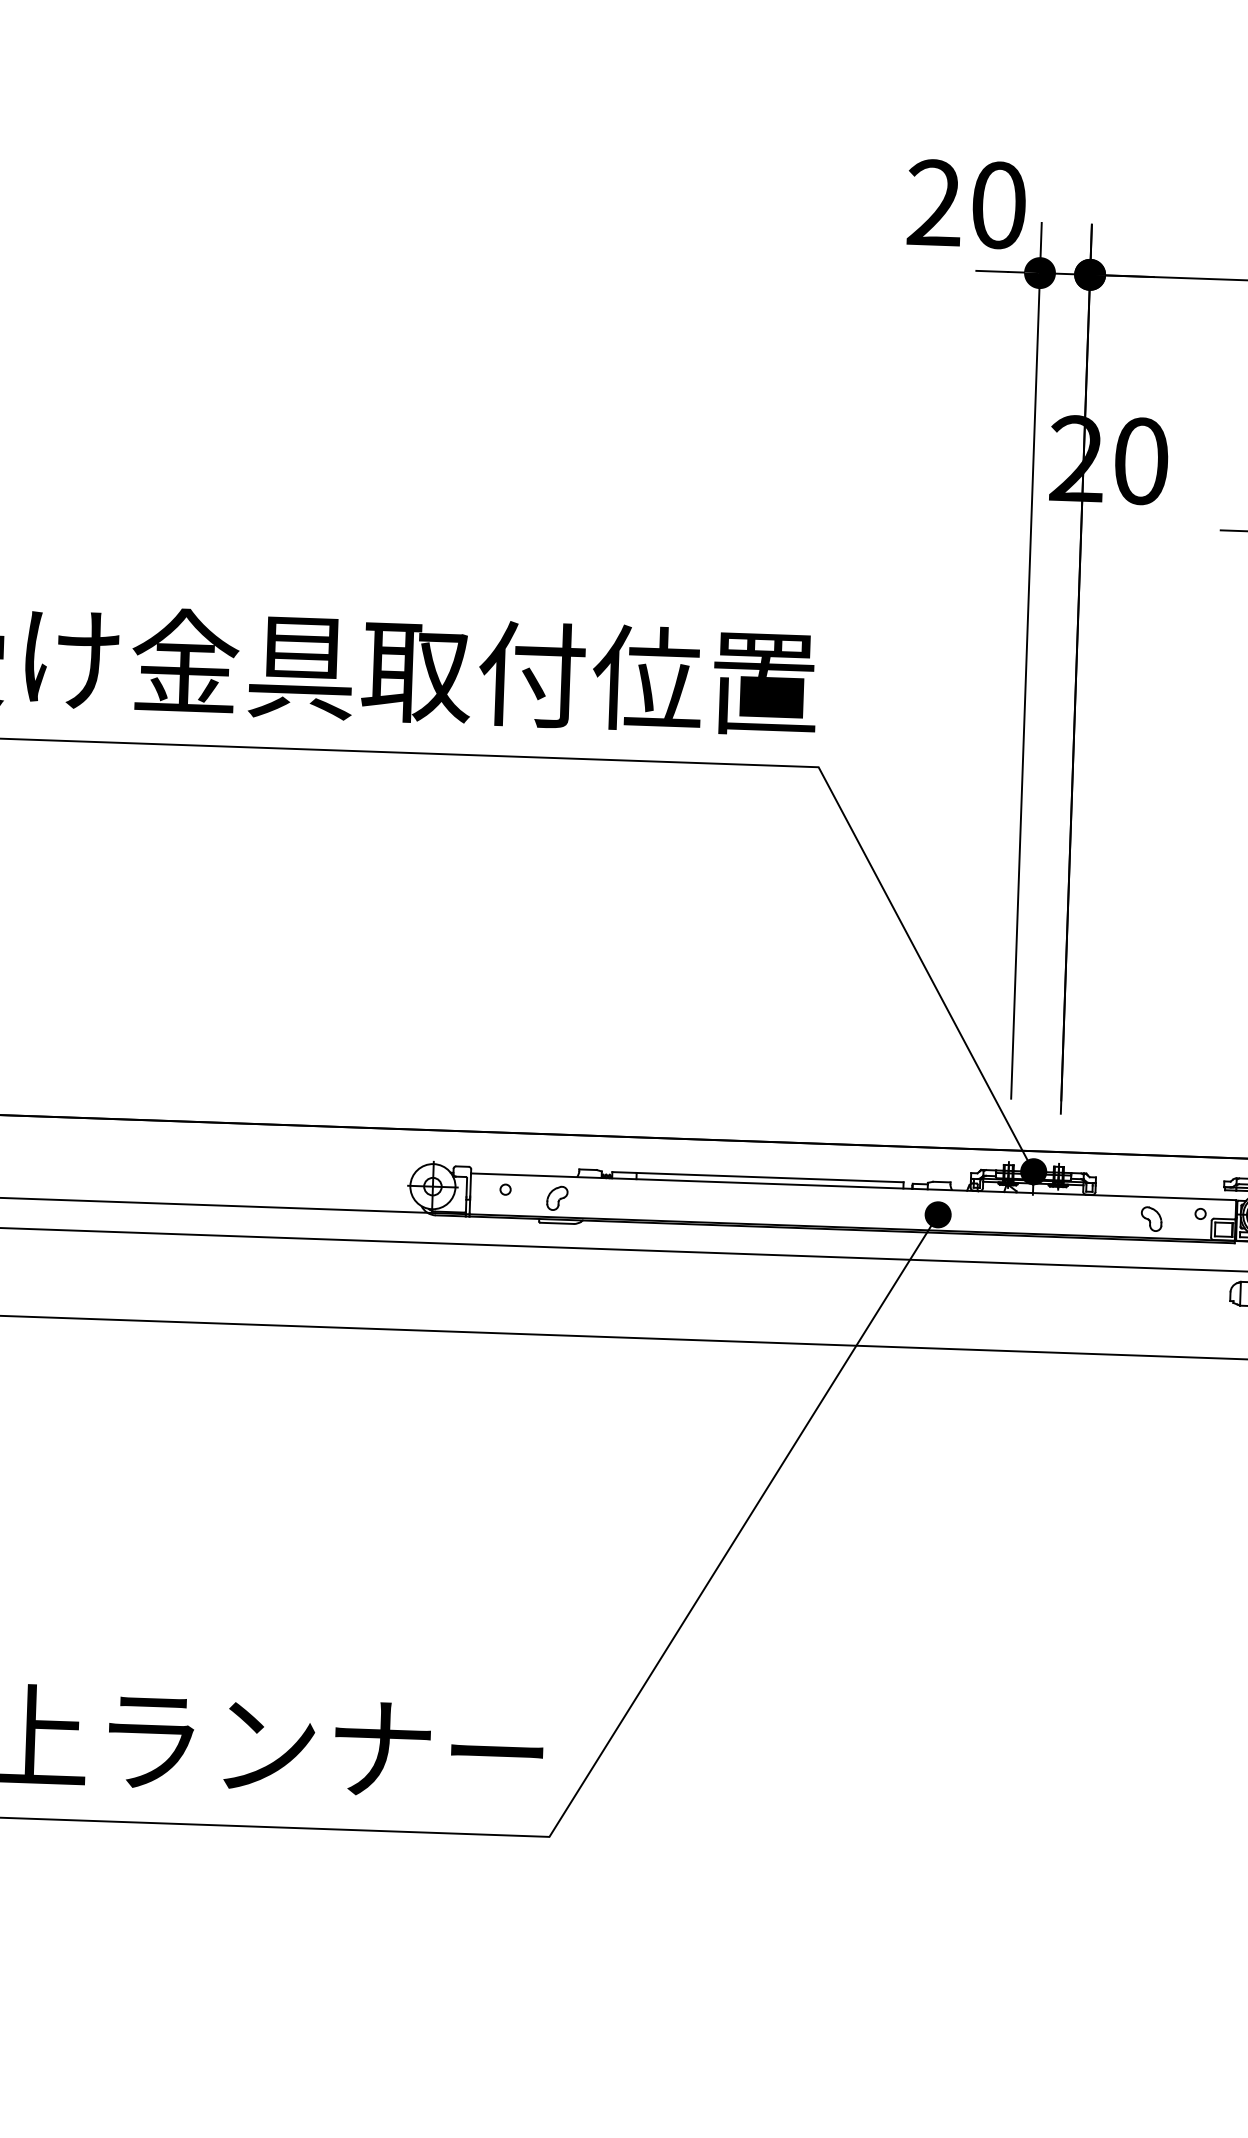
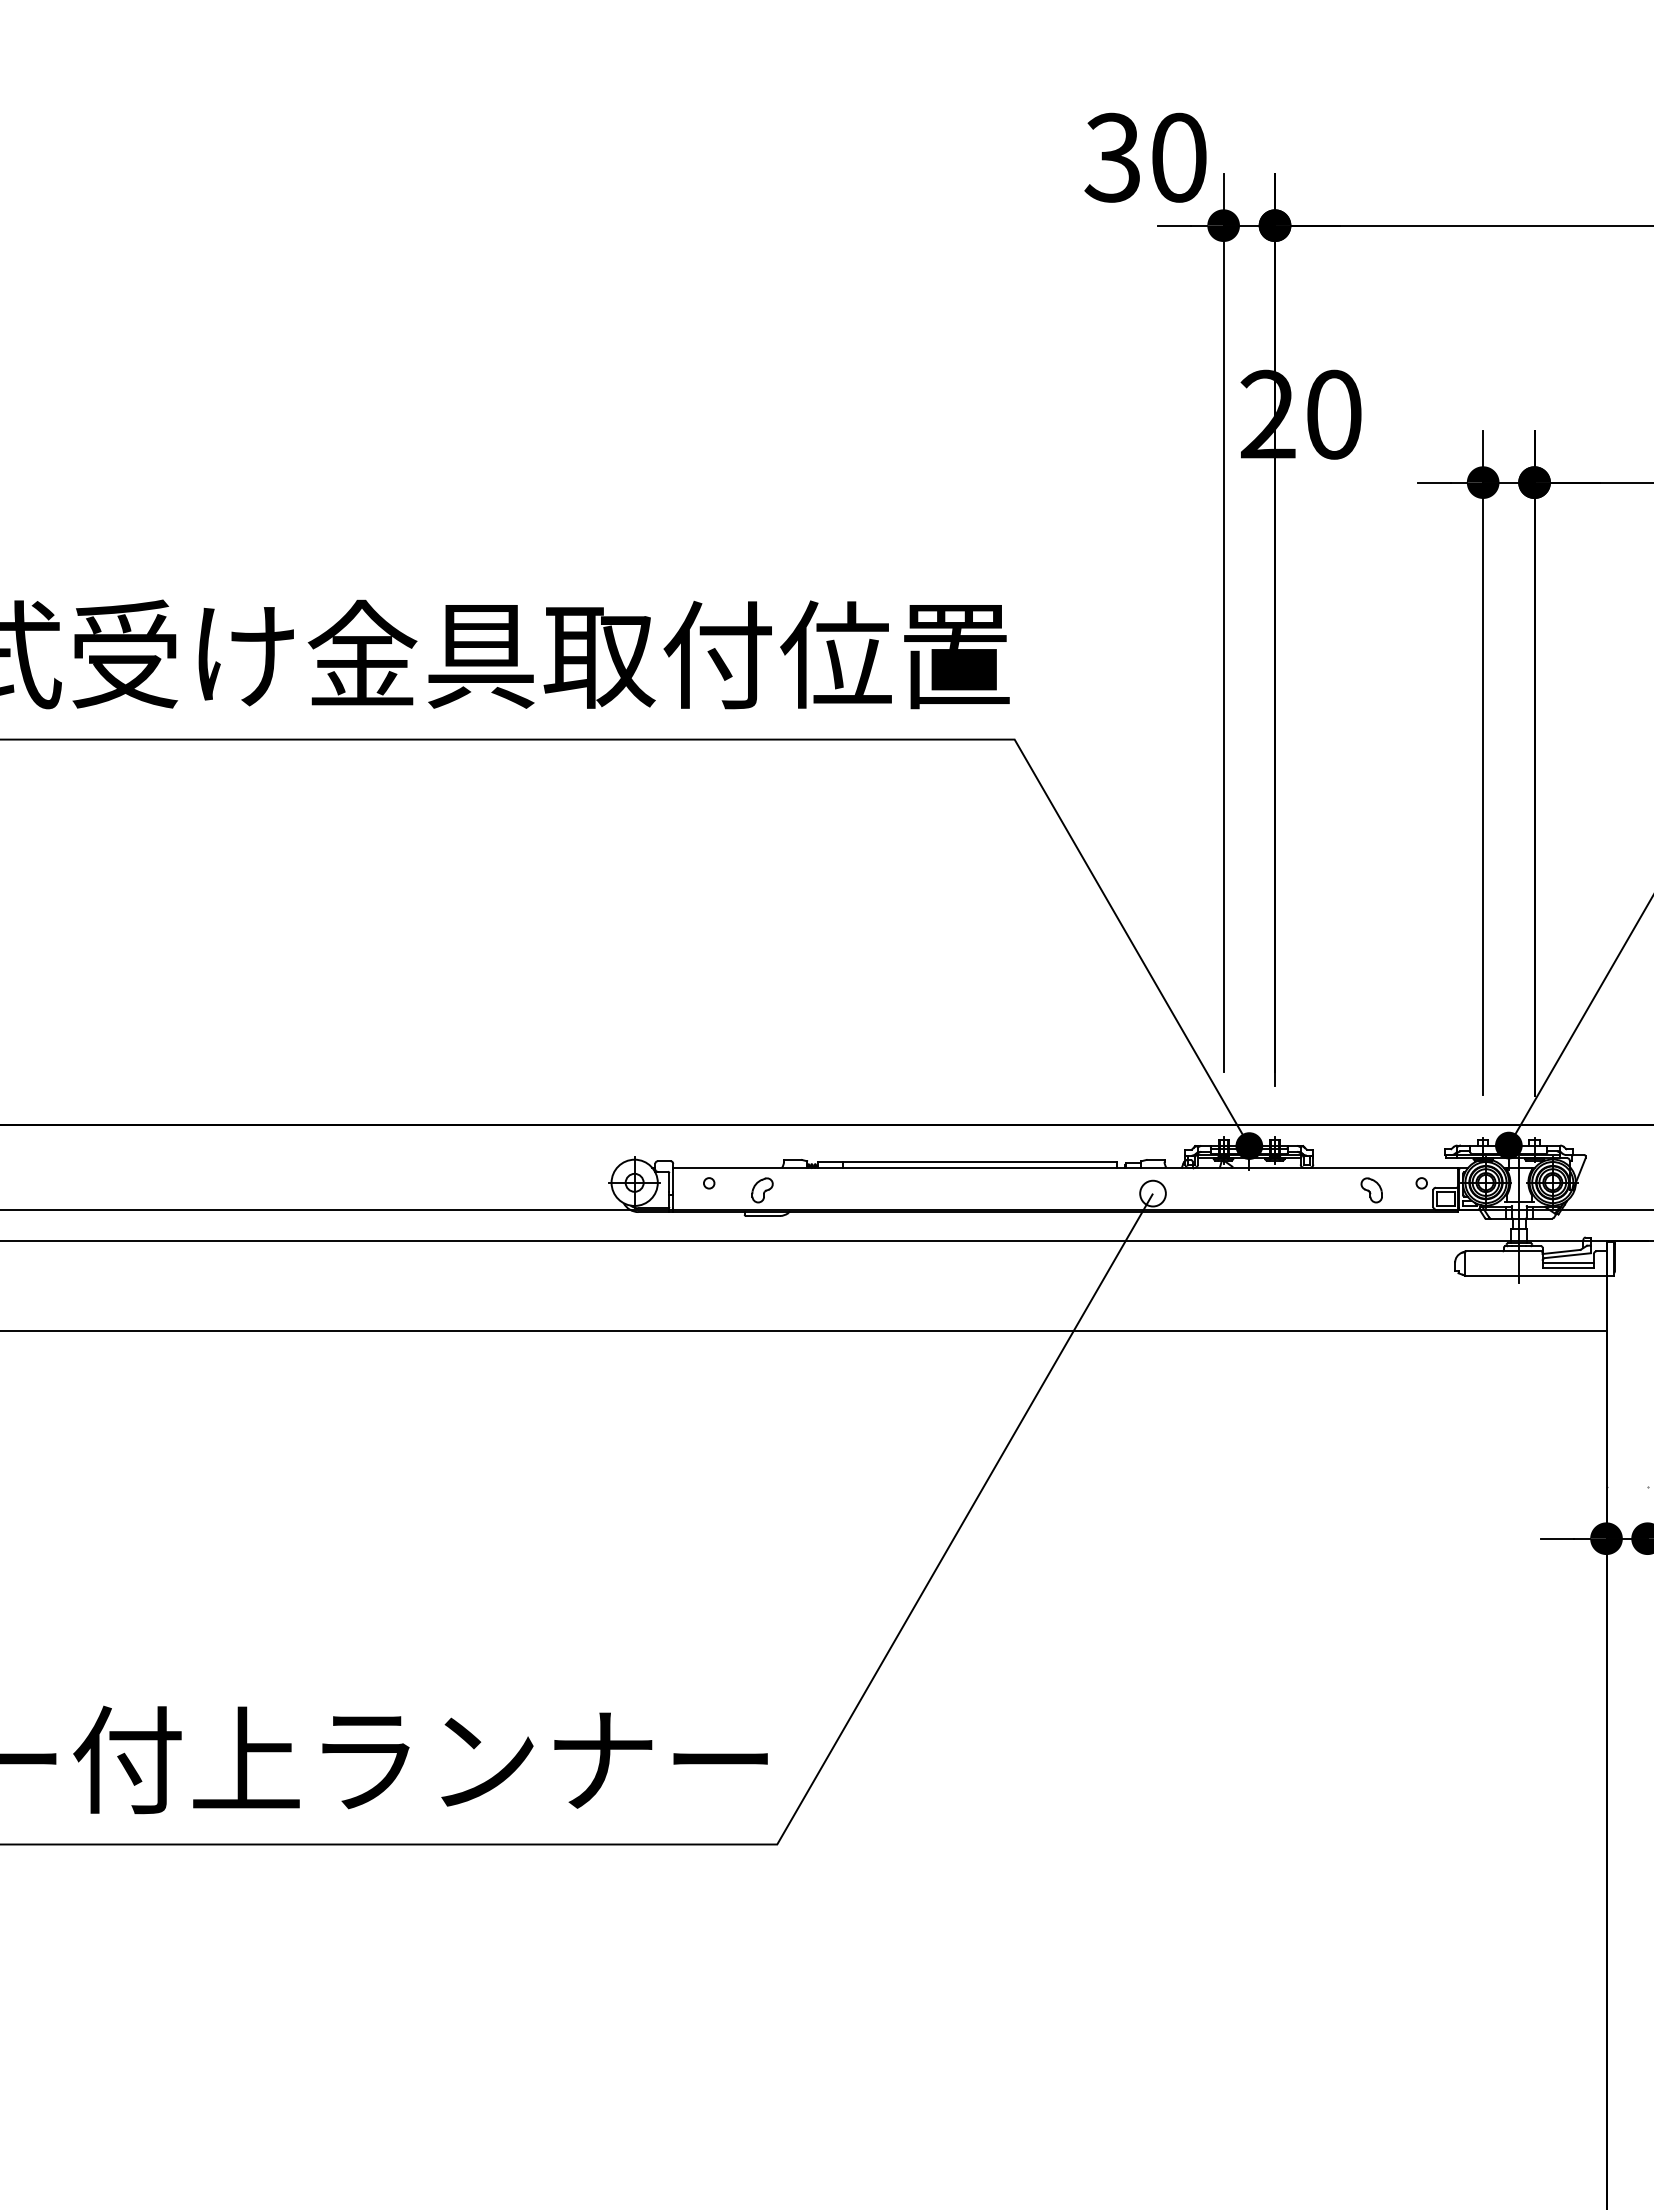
text: (933, 202) -> (1112, 157), 20 -> 30
fill: (937, 1214) -> (1152, 1193), removed

